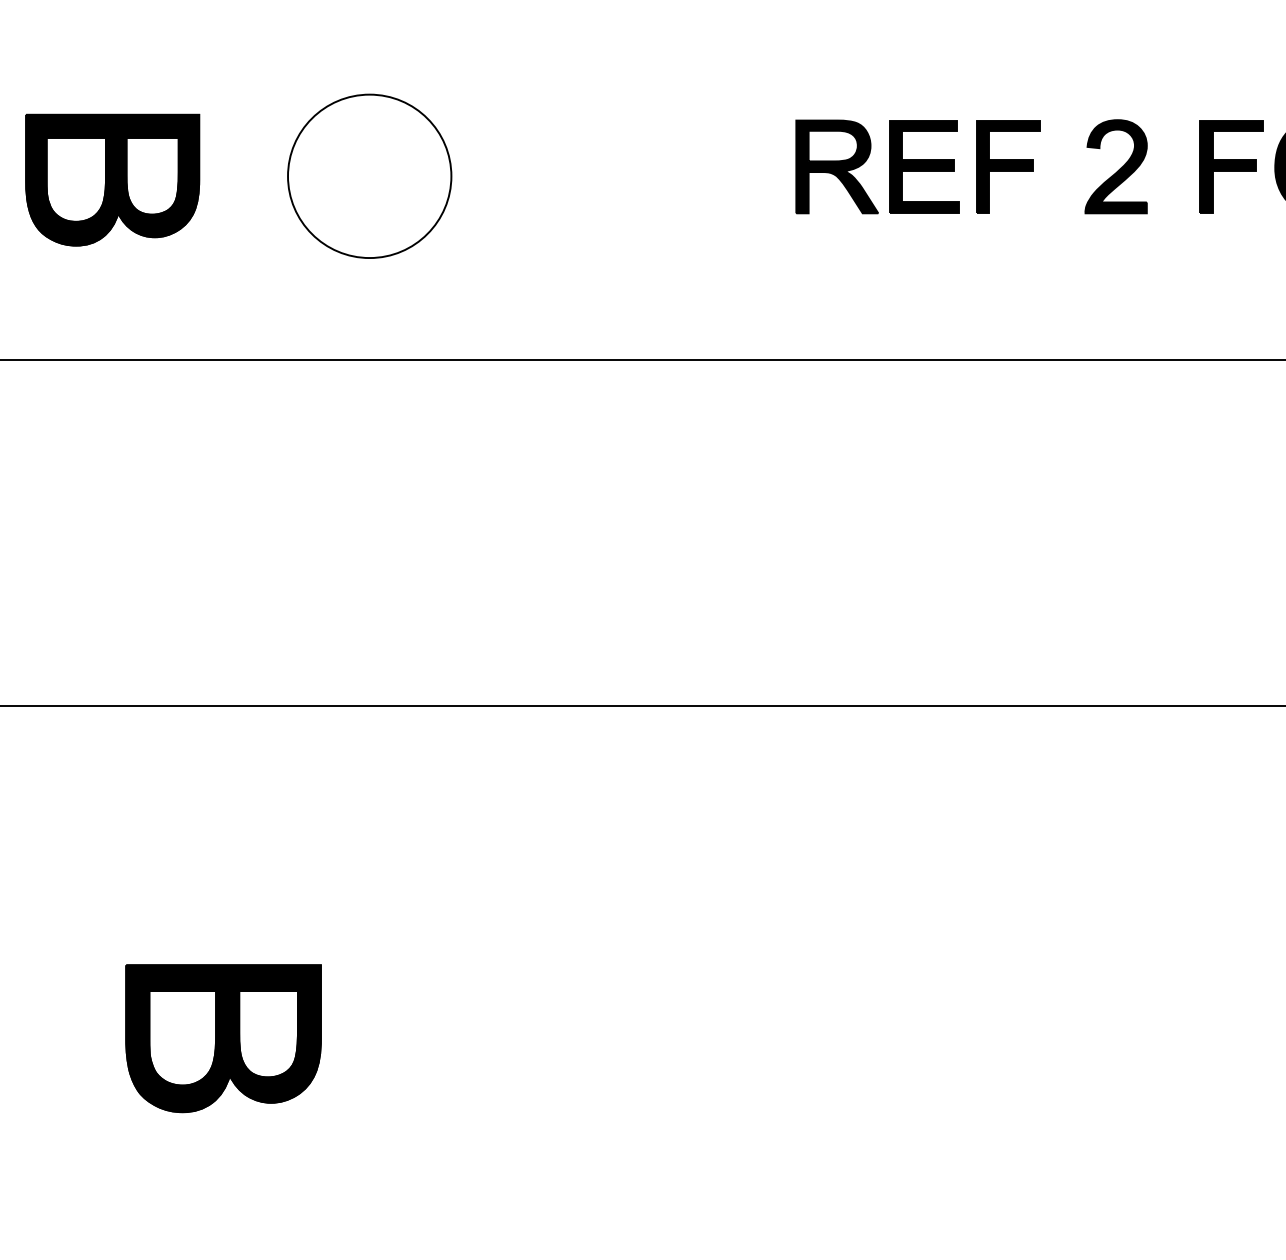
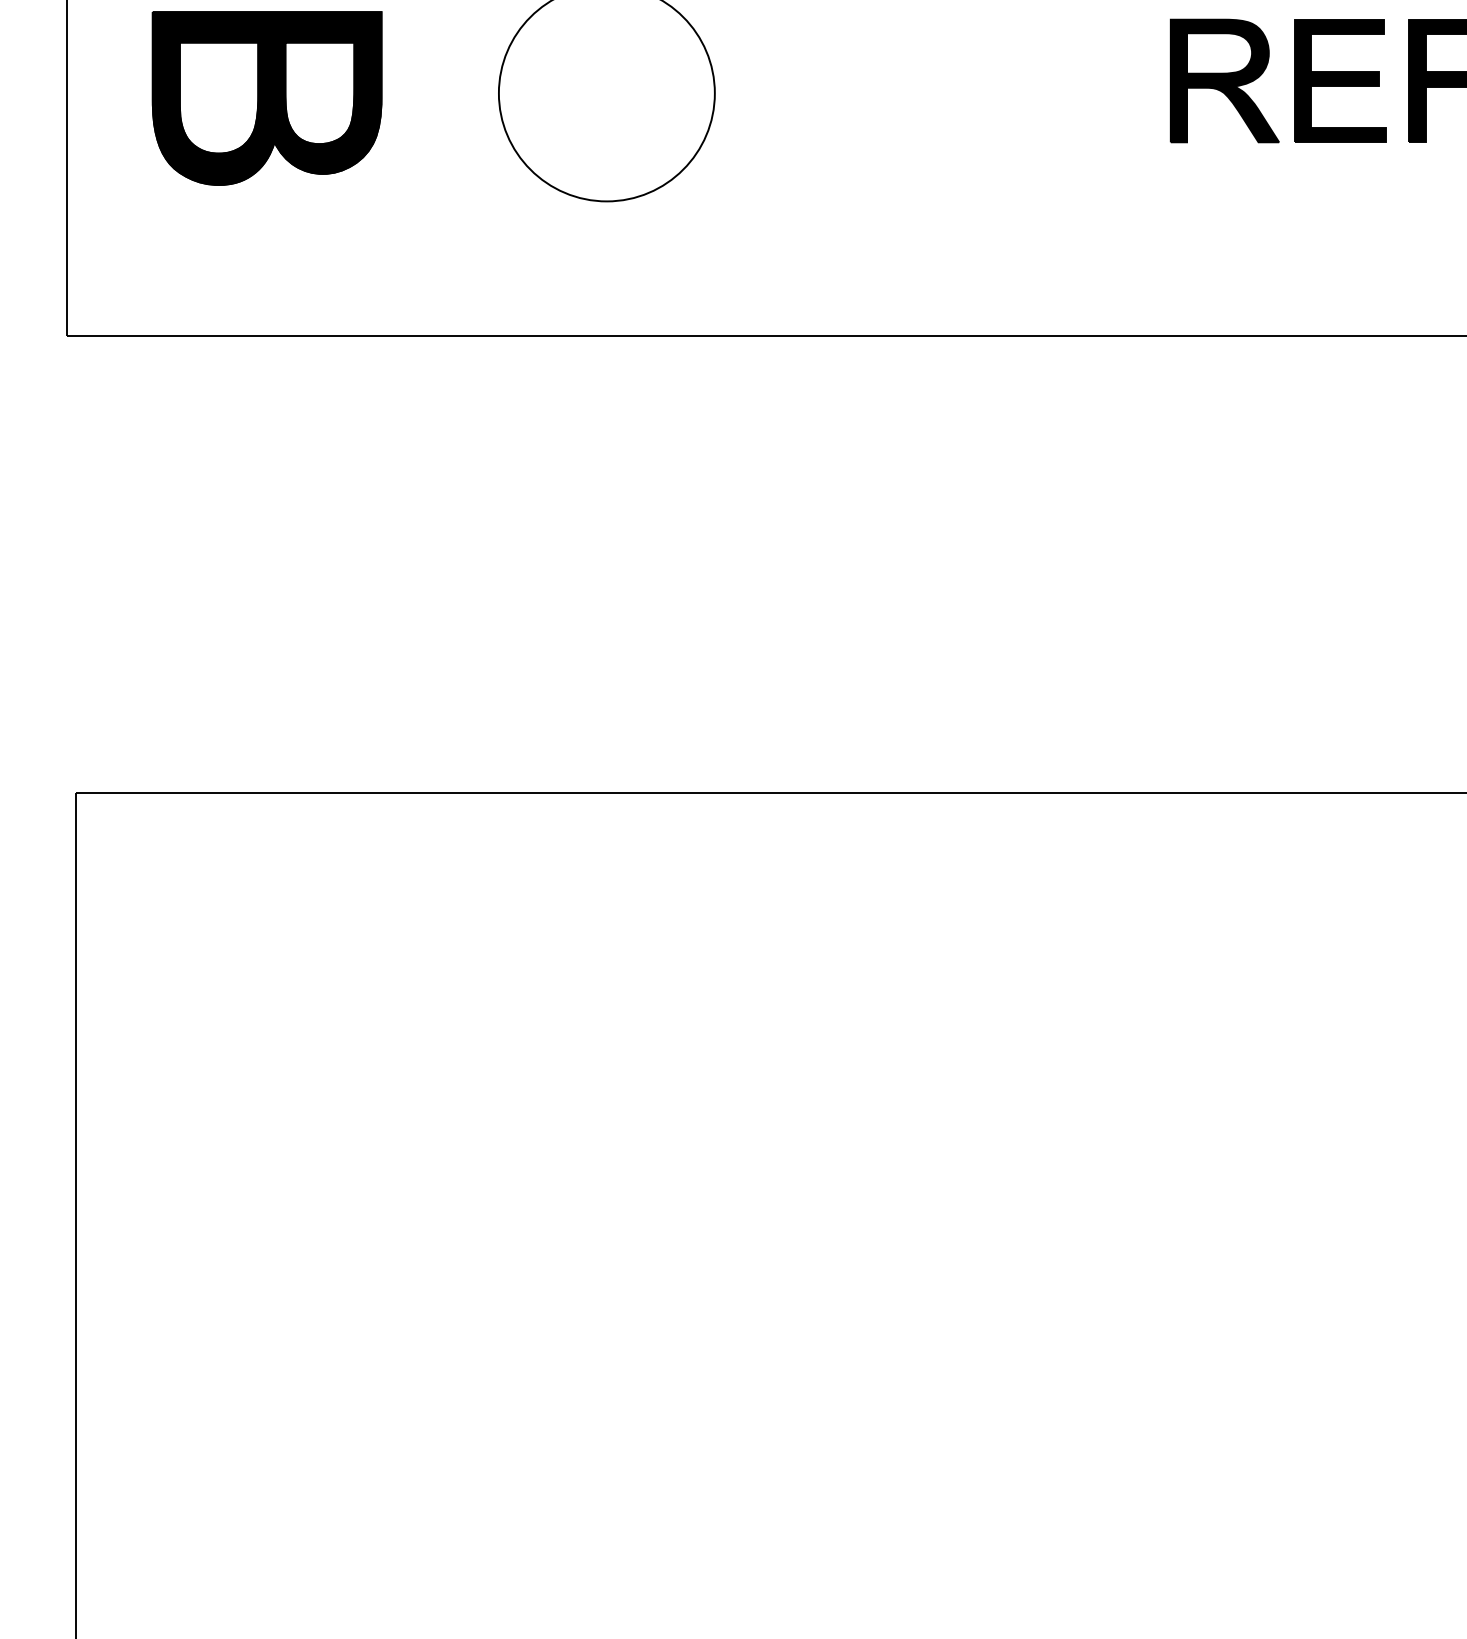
part: (223, 1038) -> (413, 1233), removed

